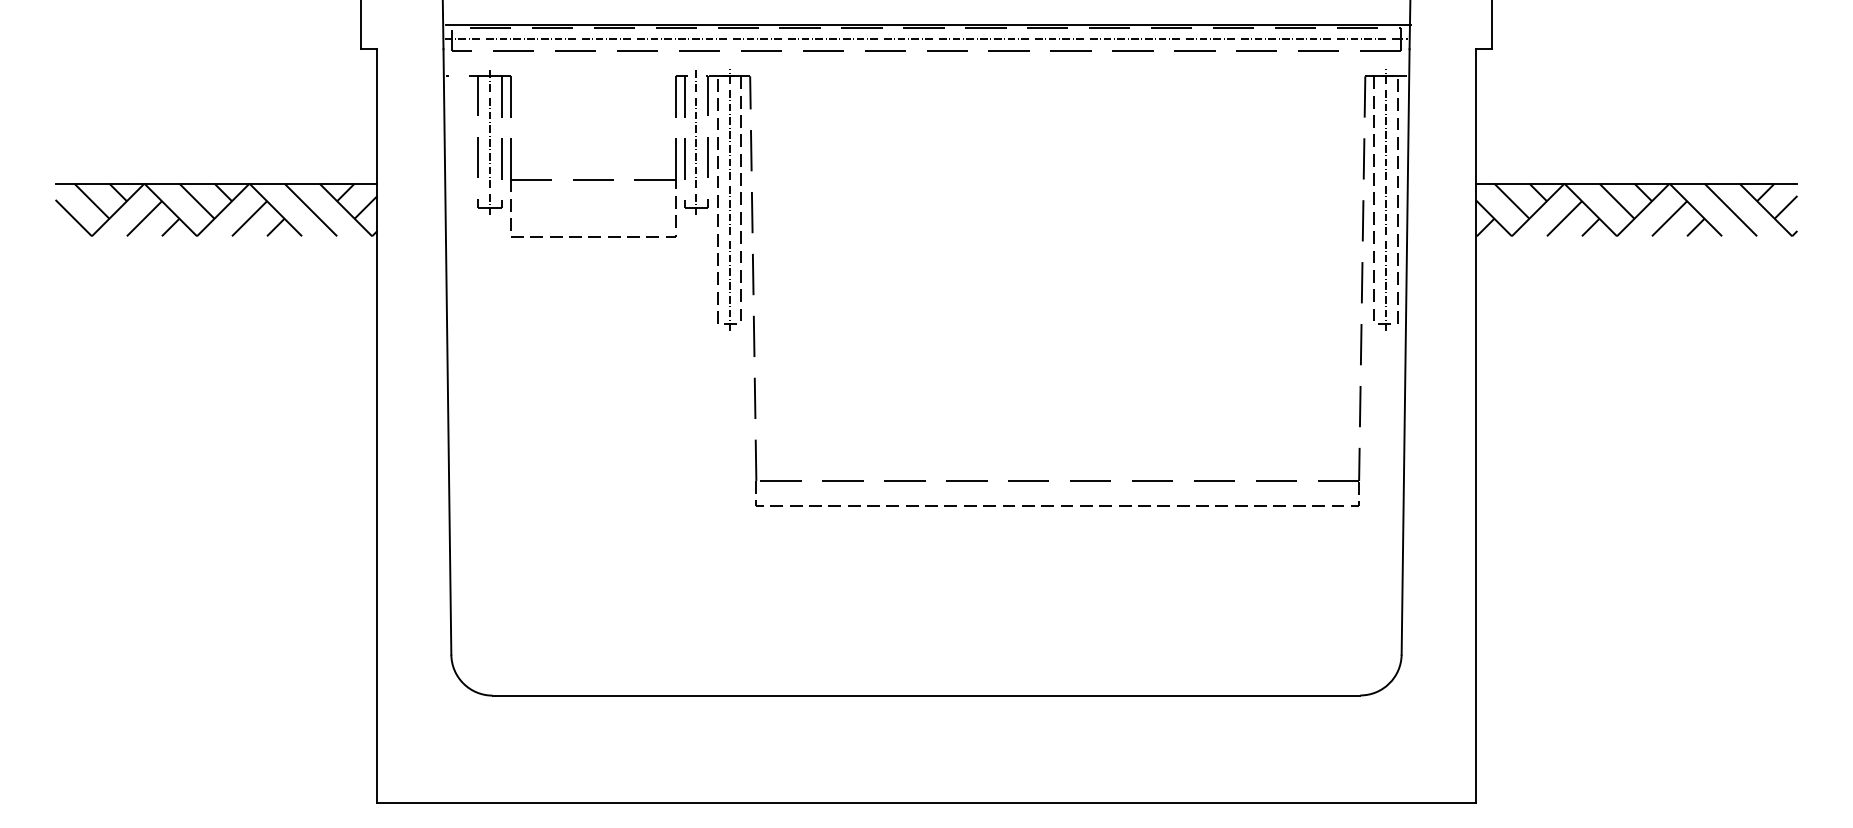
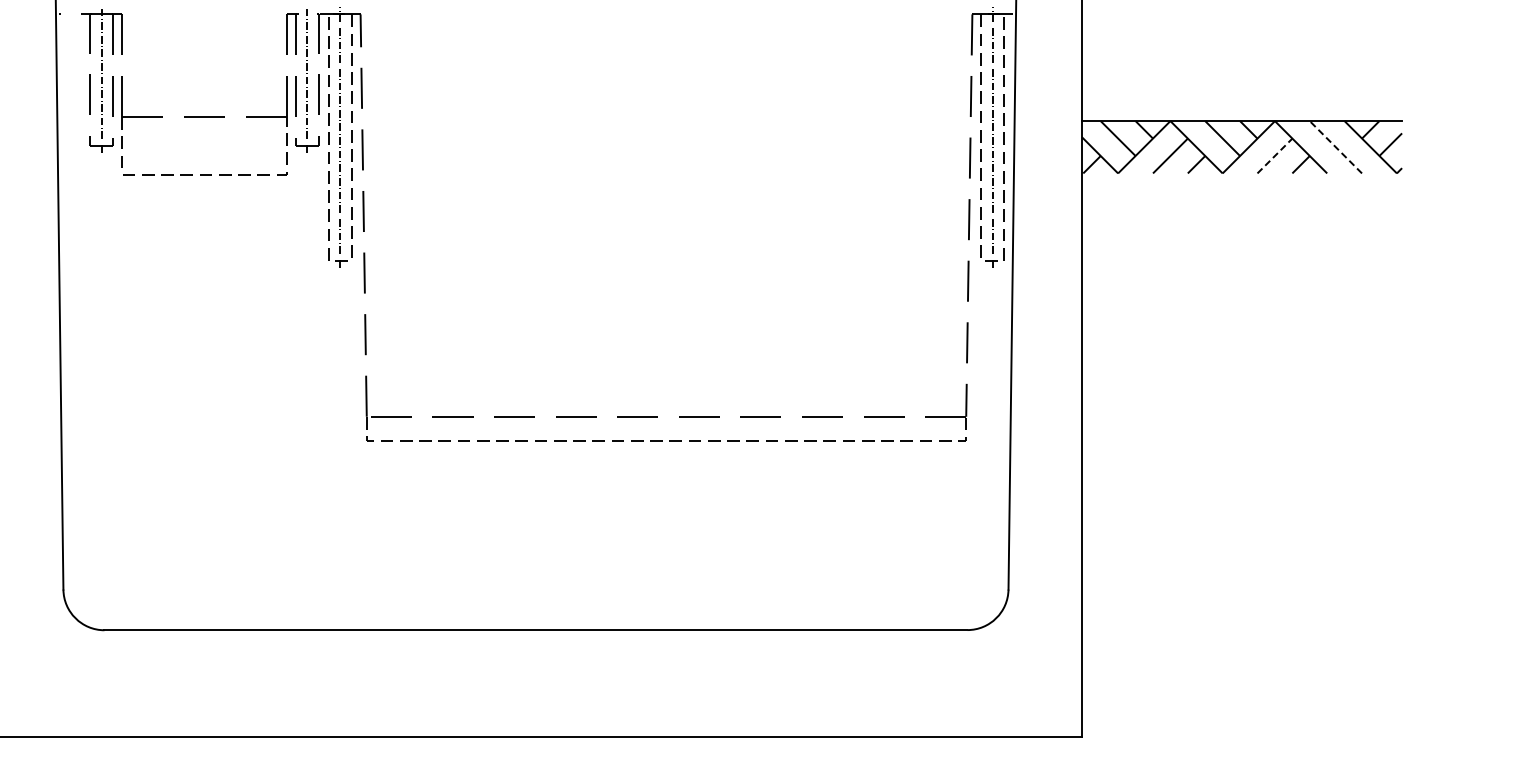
line: (1730, 209) -> (1335, 146), solid -> dashed
line: (1669, 218) -> (1274, 155), solid -> dashed

